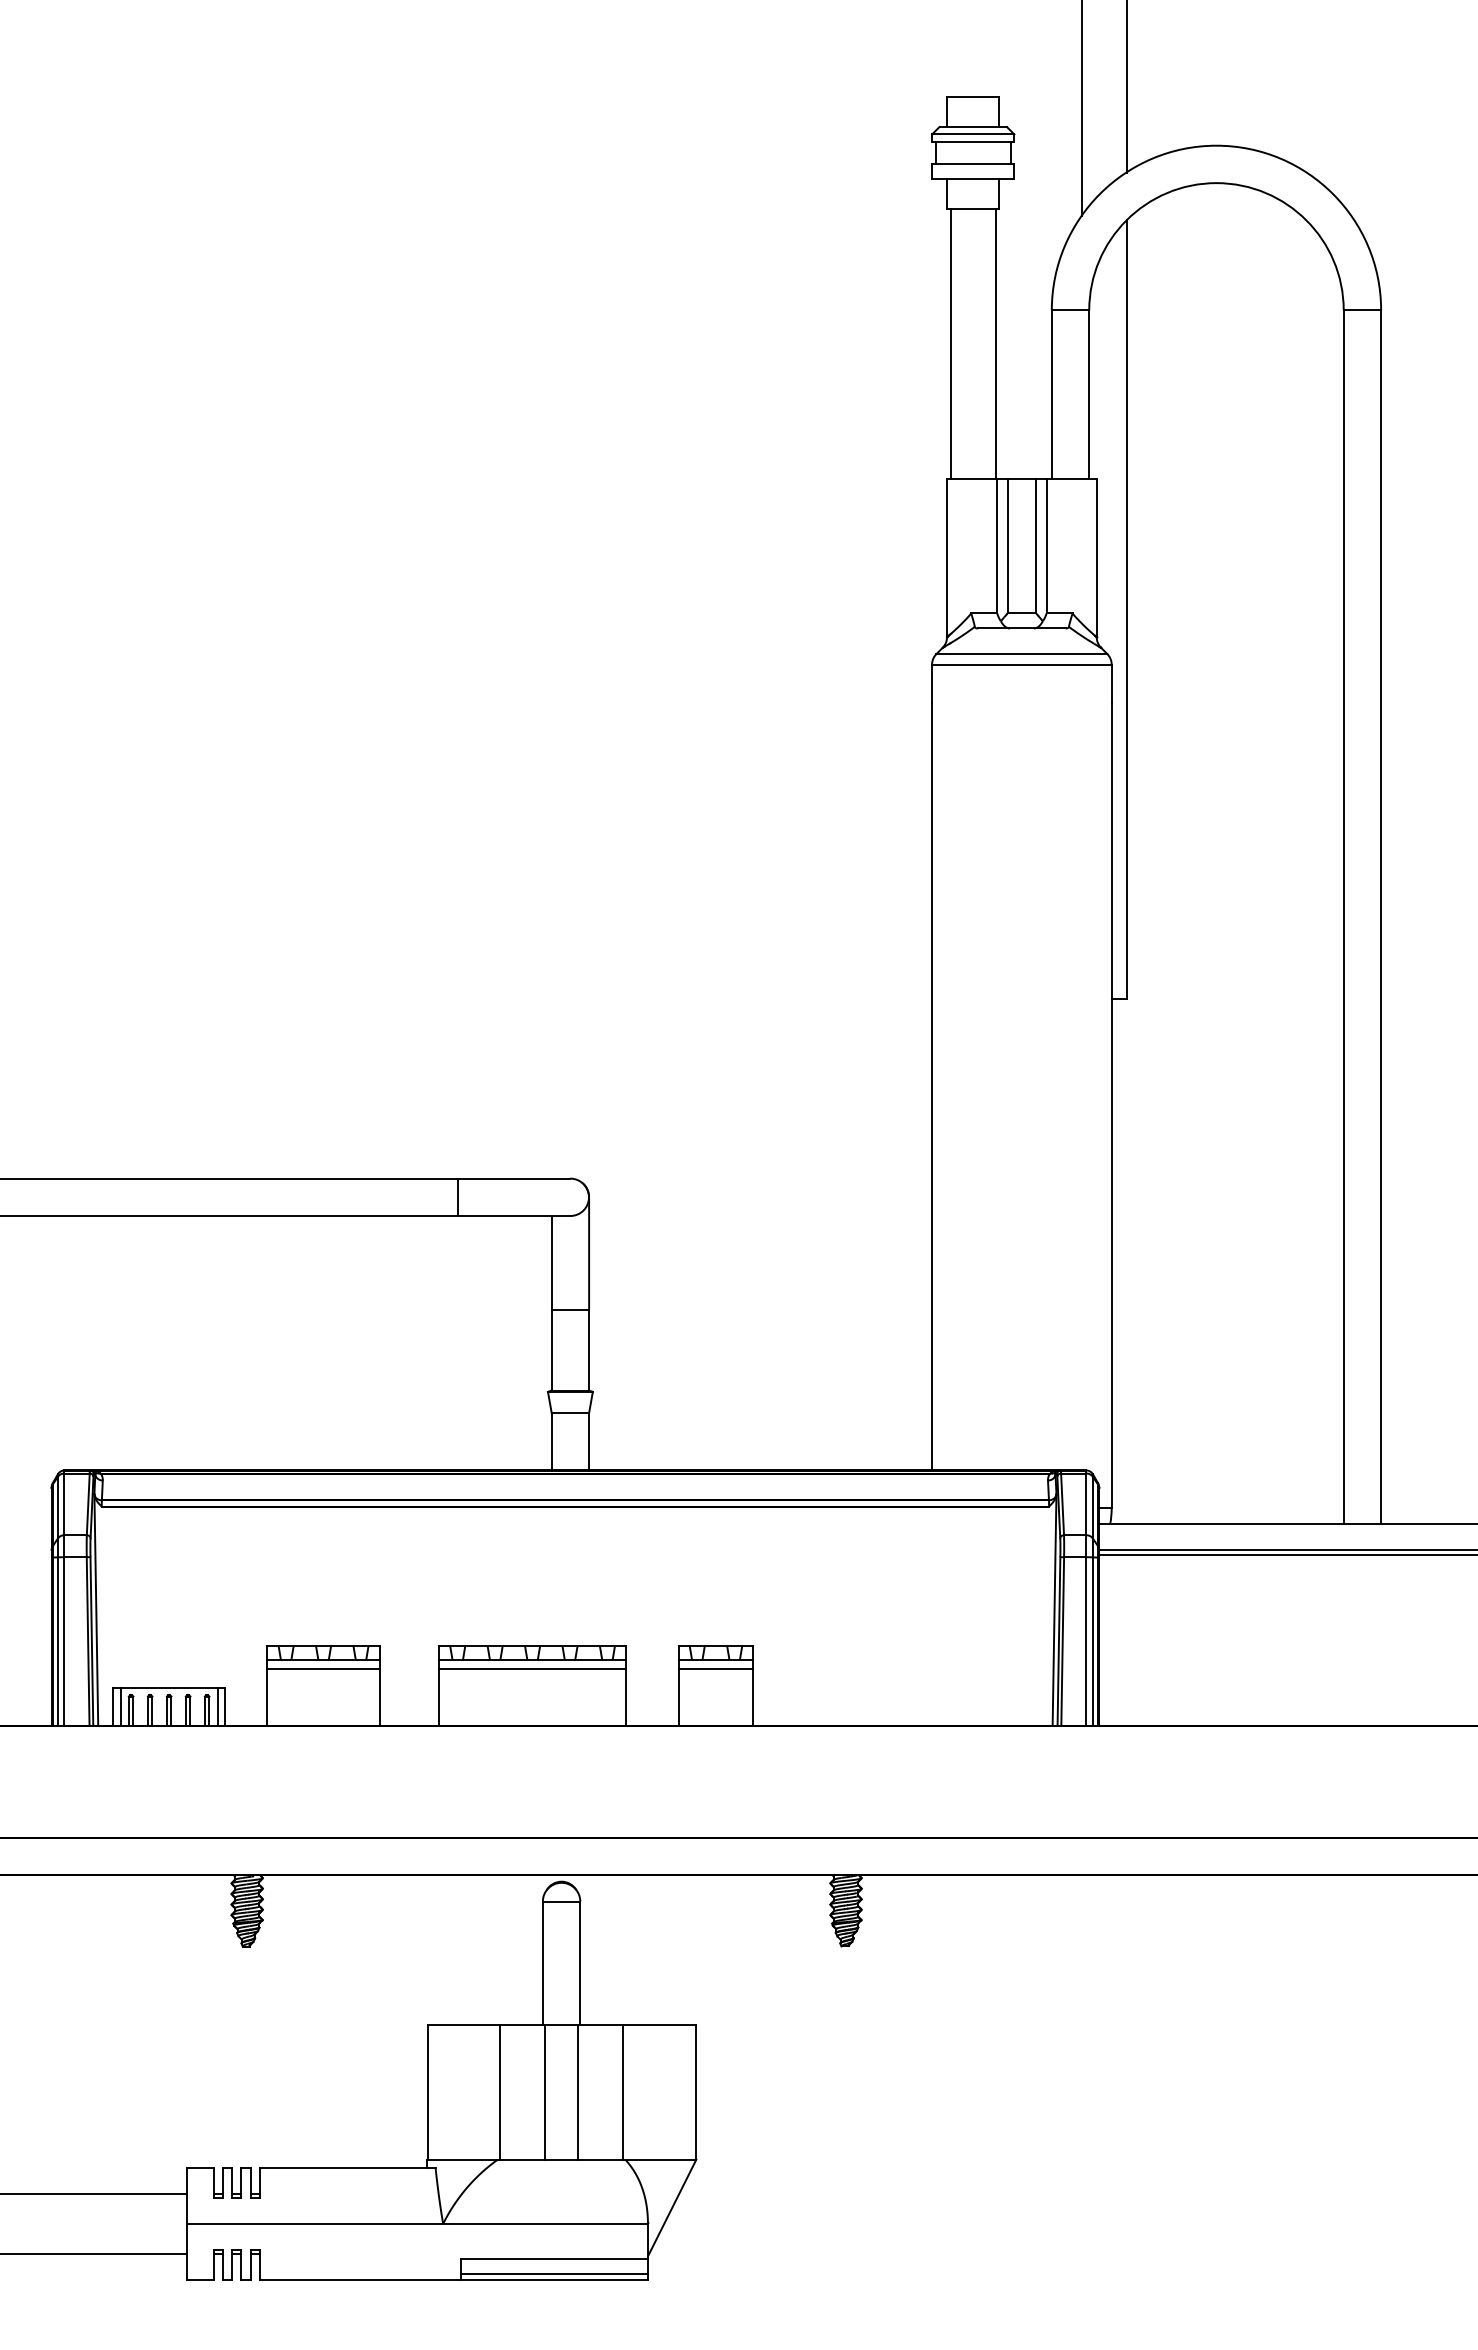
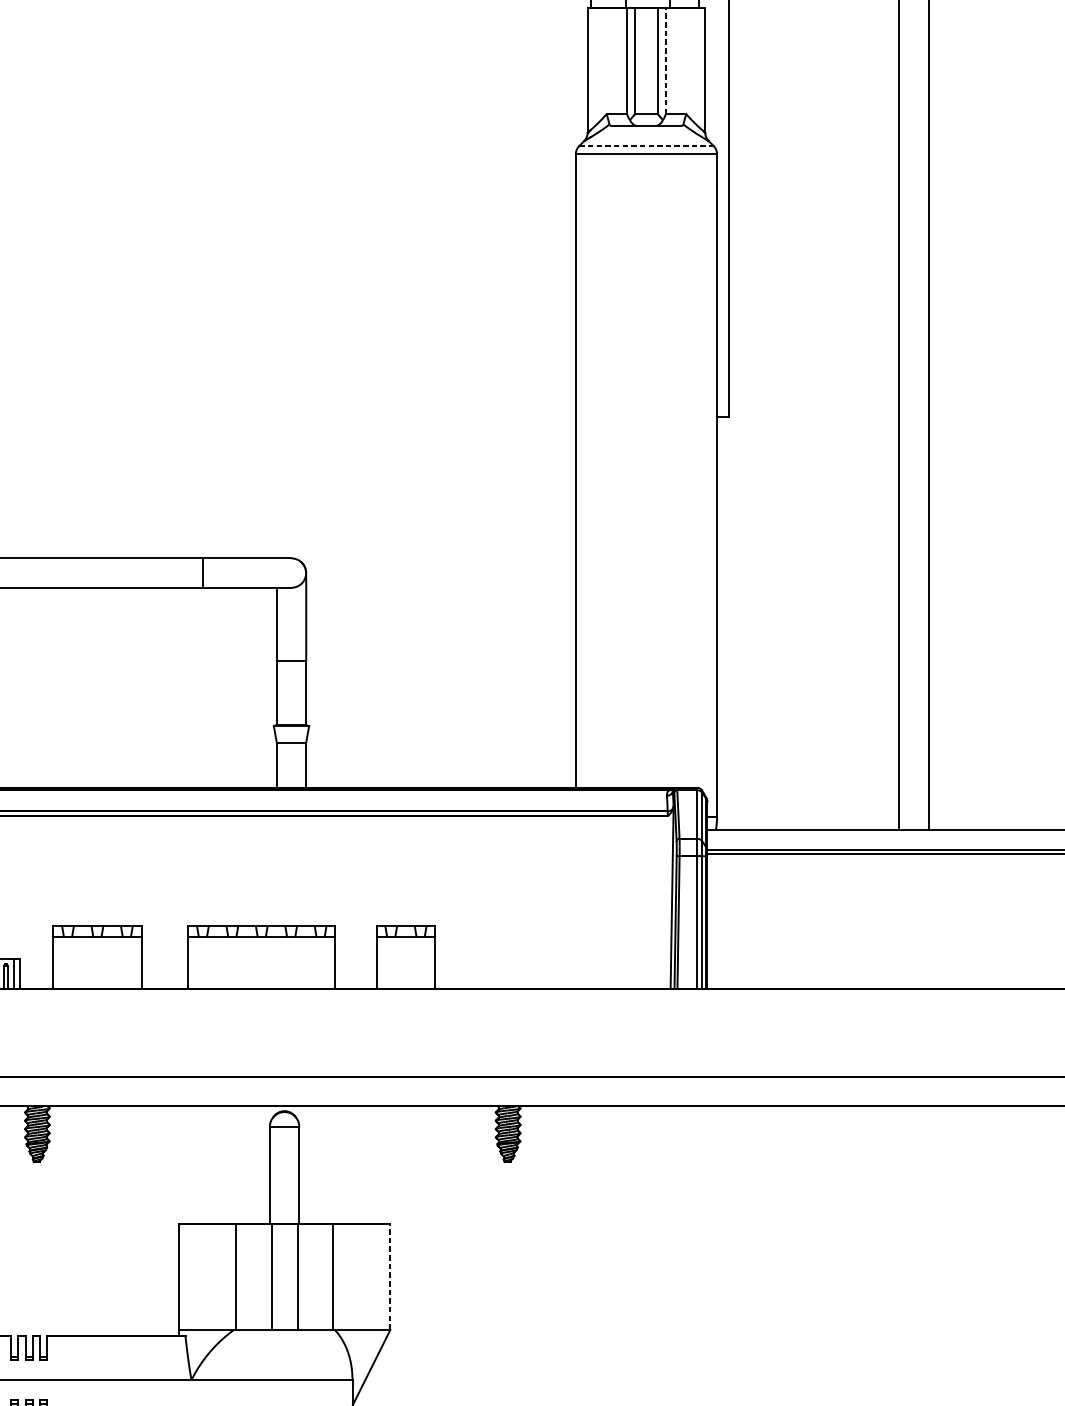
line: (1046, 545) -> (665, 60), solid -> dashed
line: (1022, 654) -> (646, 146), solid -> dashed
line: (323, 1668) -> (97, 943), removed
line: (532, 1668) -> (261, 943), removed
line: (715, 1668) -> (405, 943), removed
line: (695, 2091) -> (389, 1276), solid -> dashed

